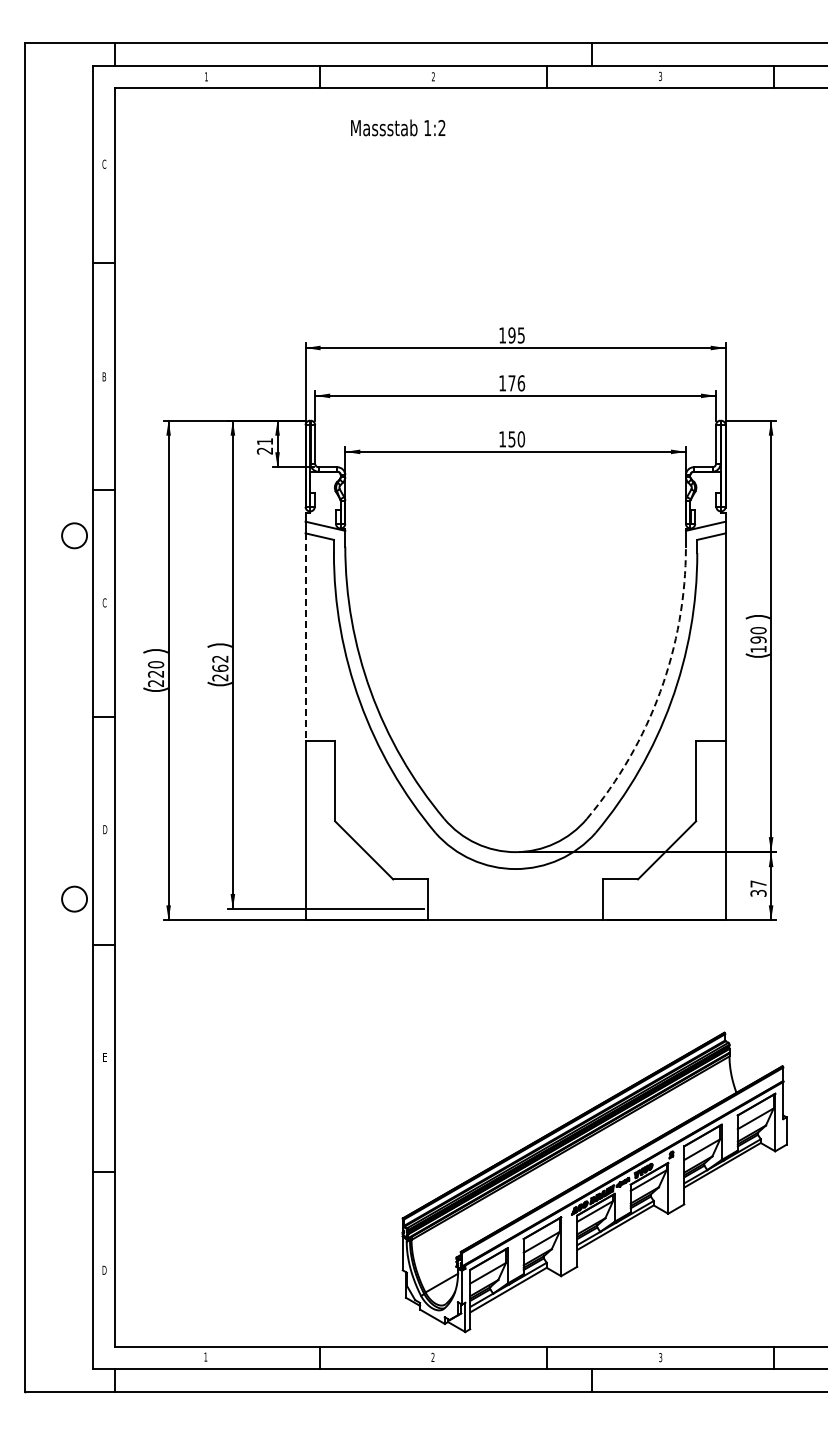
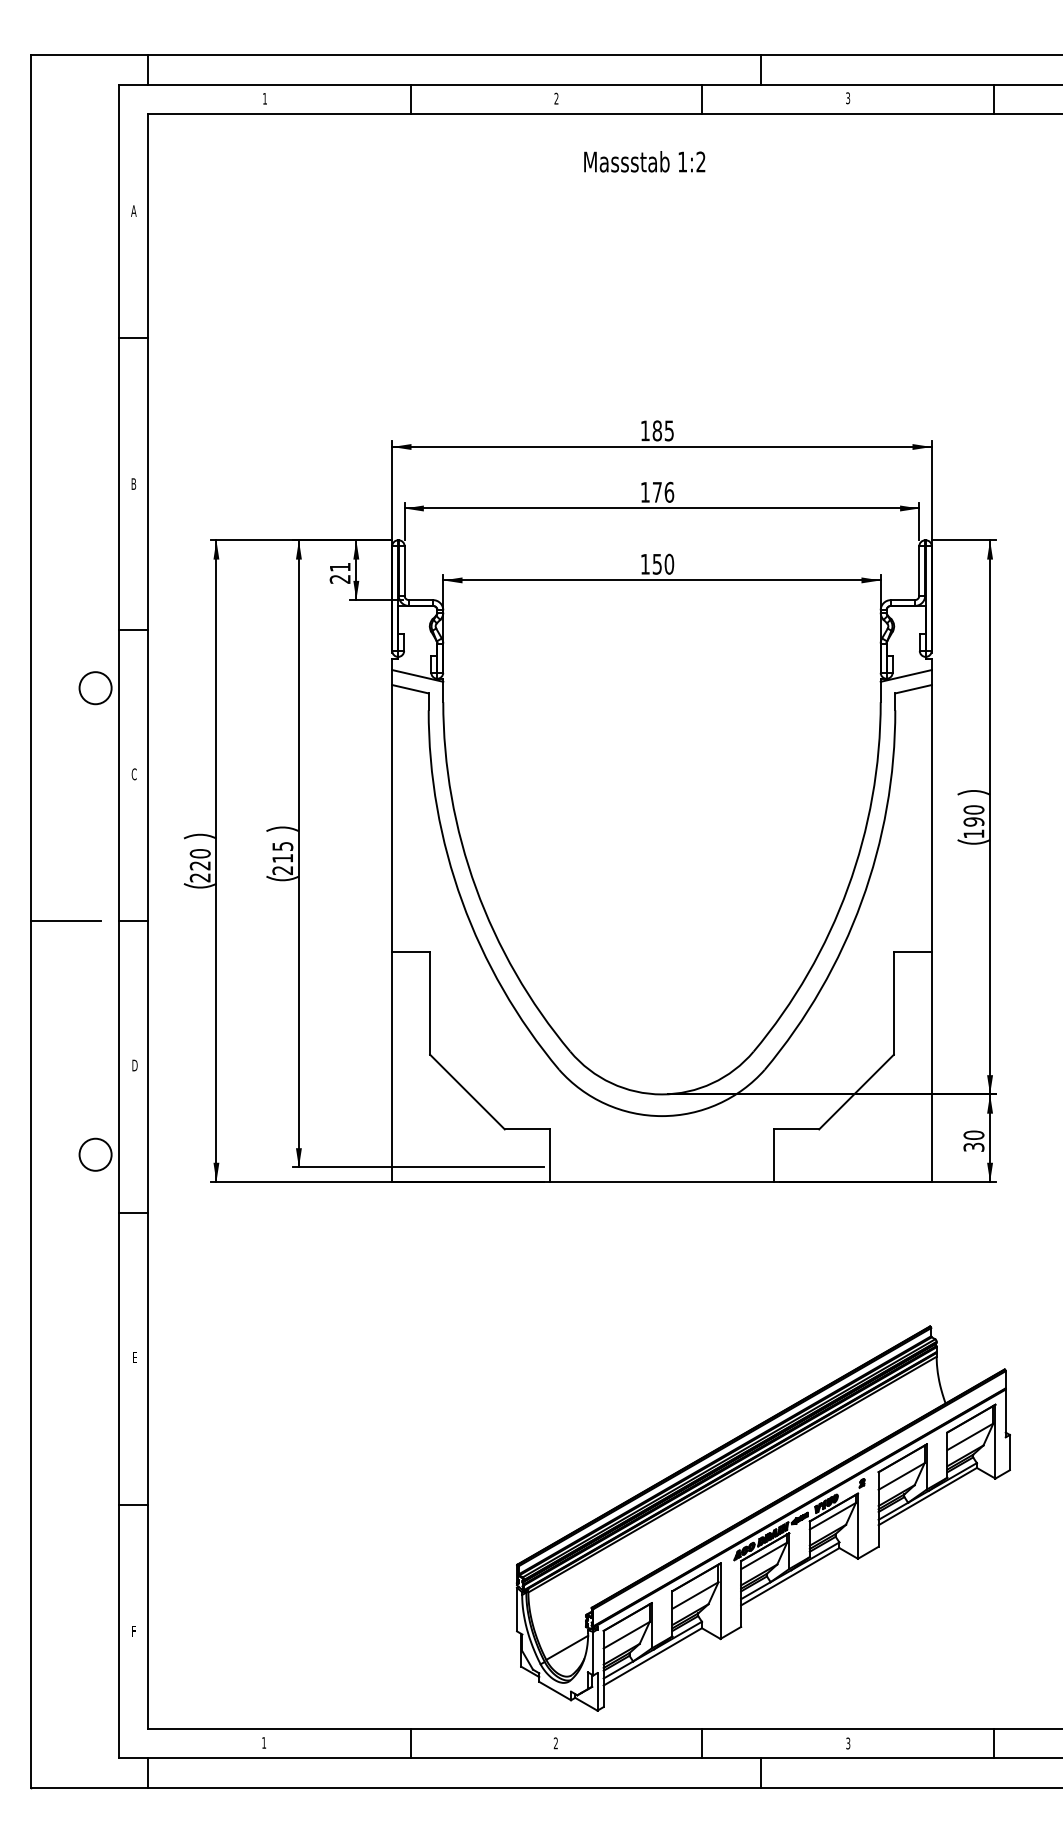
text: (398, 127) -> (645, 161), moved
text: (104, 163) -> (134, 210), C -> A
text: (511, 335) -> (656, 430), 195 -> 185
line: (305, 637) -> (392, 818), dashed -> solid
text: (220, 663) -> (283, 852), 262 -> 215
arc: (660, 691) -> (848, 888), dashed -> solid
line: (51, 717) -> (65, 921), added
text: (758, 883) -> (973, 1134), 37 -> 30
text: (104, 1269) -> (134, 1630), D -> F

